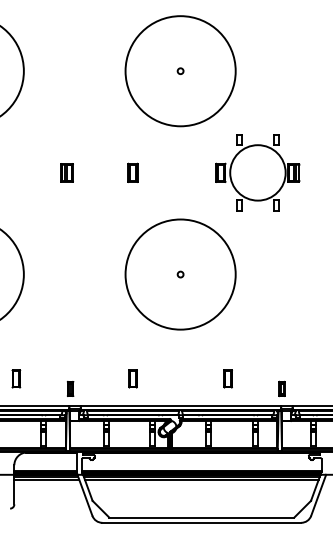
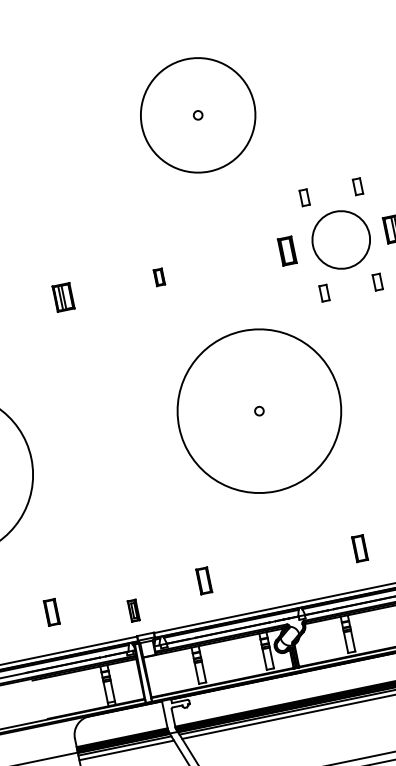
circle: (180, 71) -> (198, 115), size x0.7
part: (132, 172) -> (158, 277), size x0.6
circle: (257, 172) -> (340, 239), size x0.7
part: (132, 378) -> (203, 580), moved

